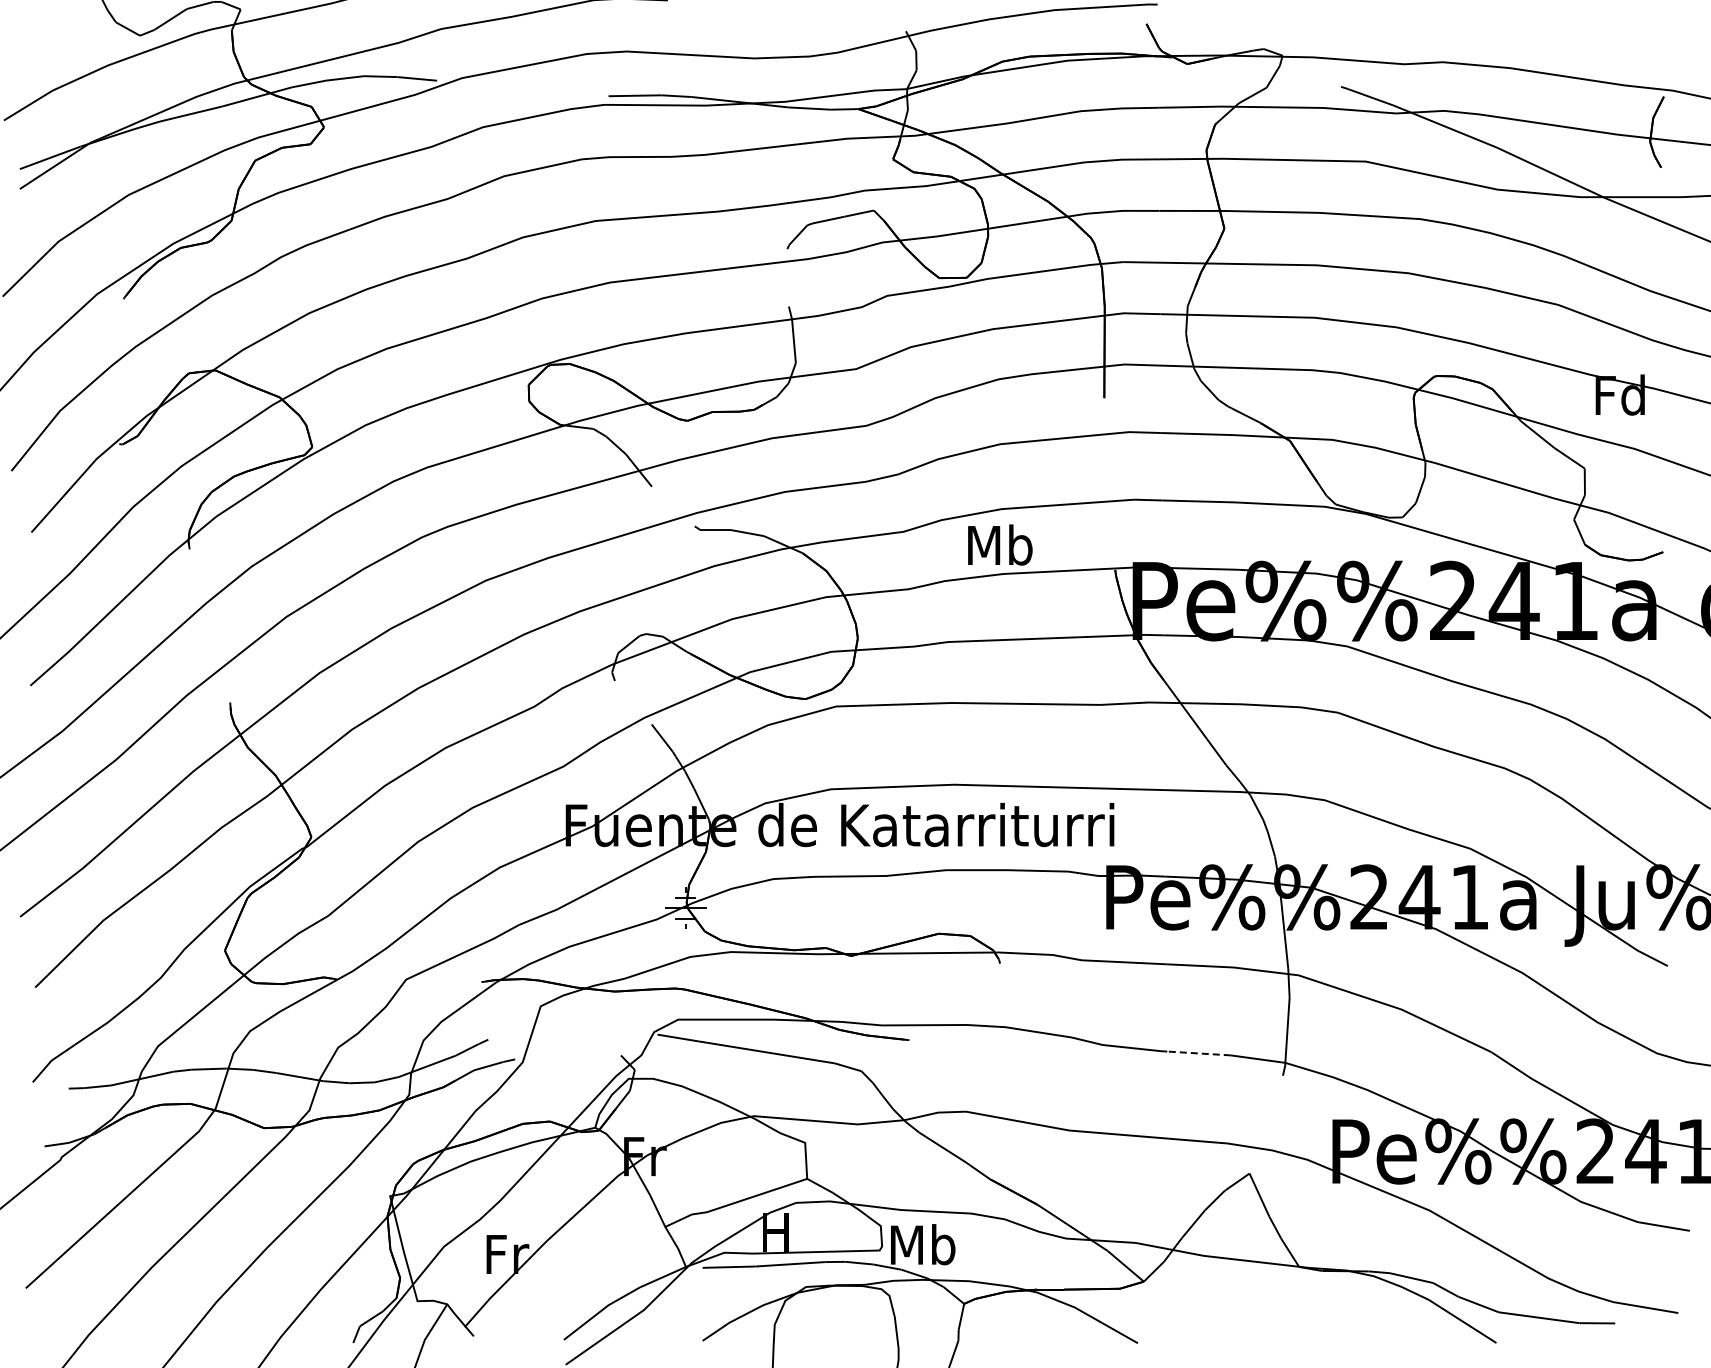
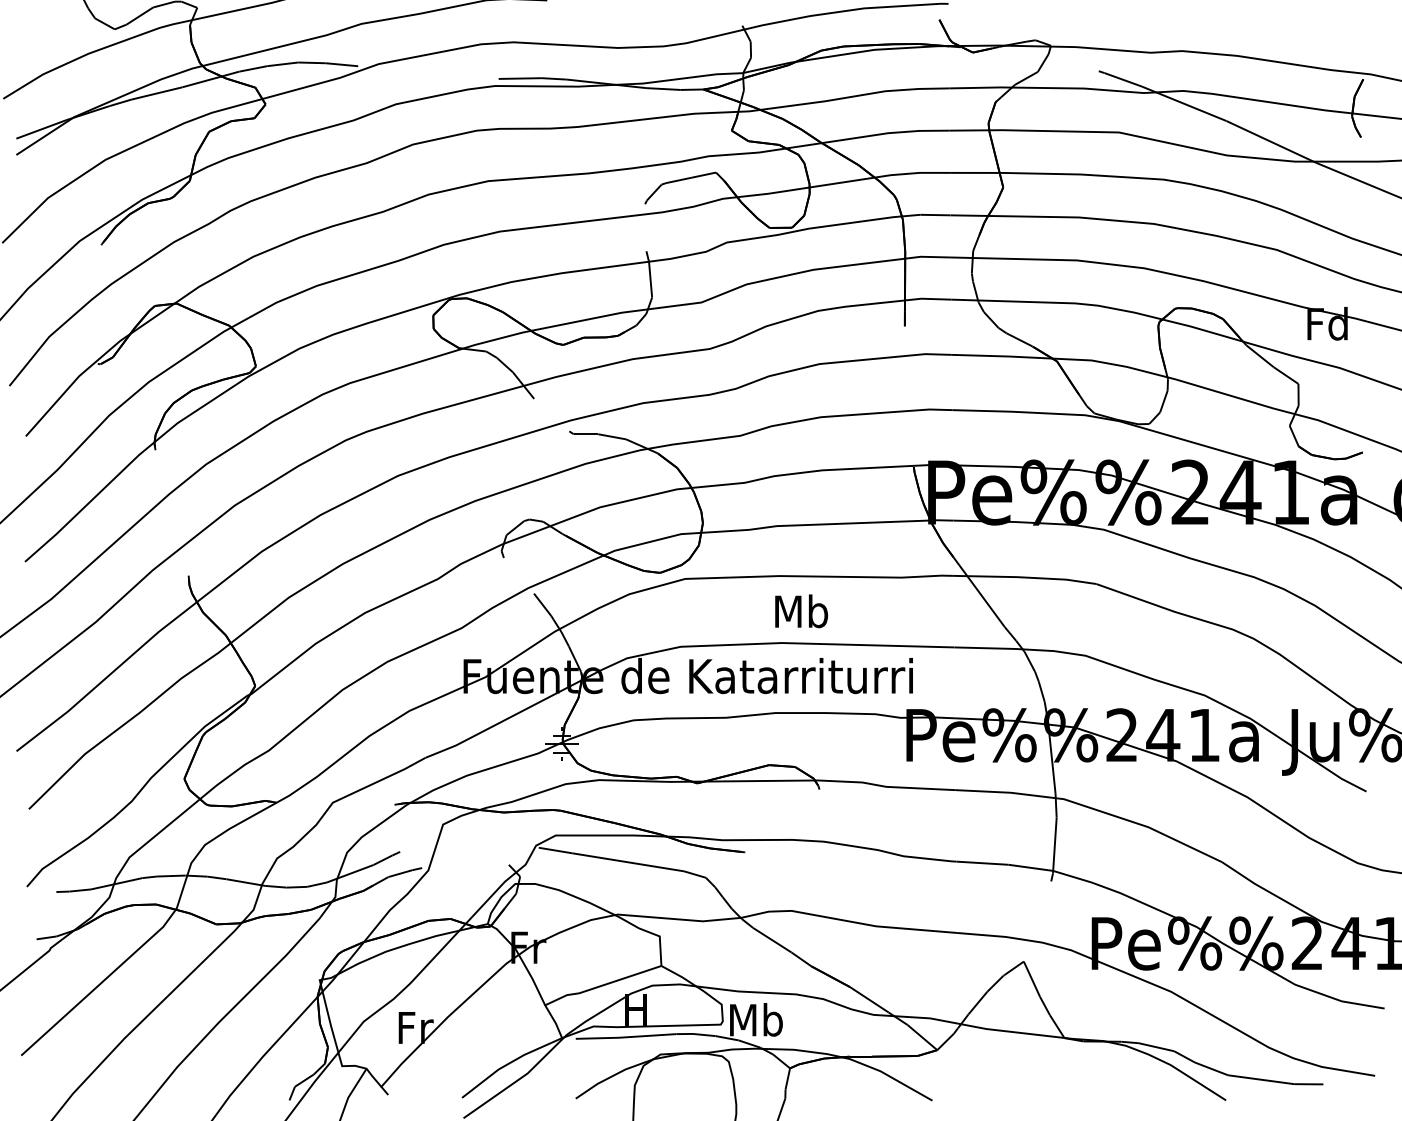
text: (1000, 544) -> (801, 610), moved
line: (1199, 1053) -> (982, 863), dashed -> solid

